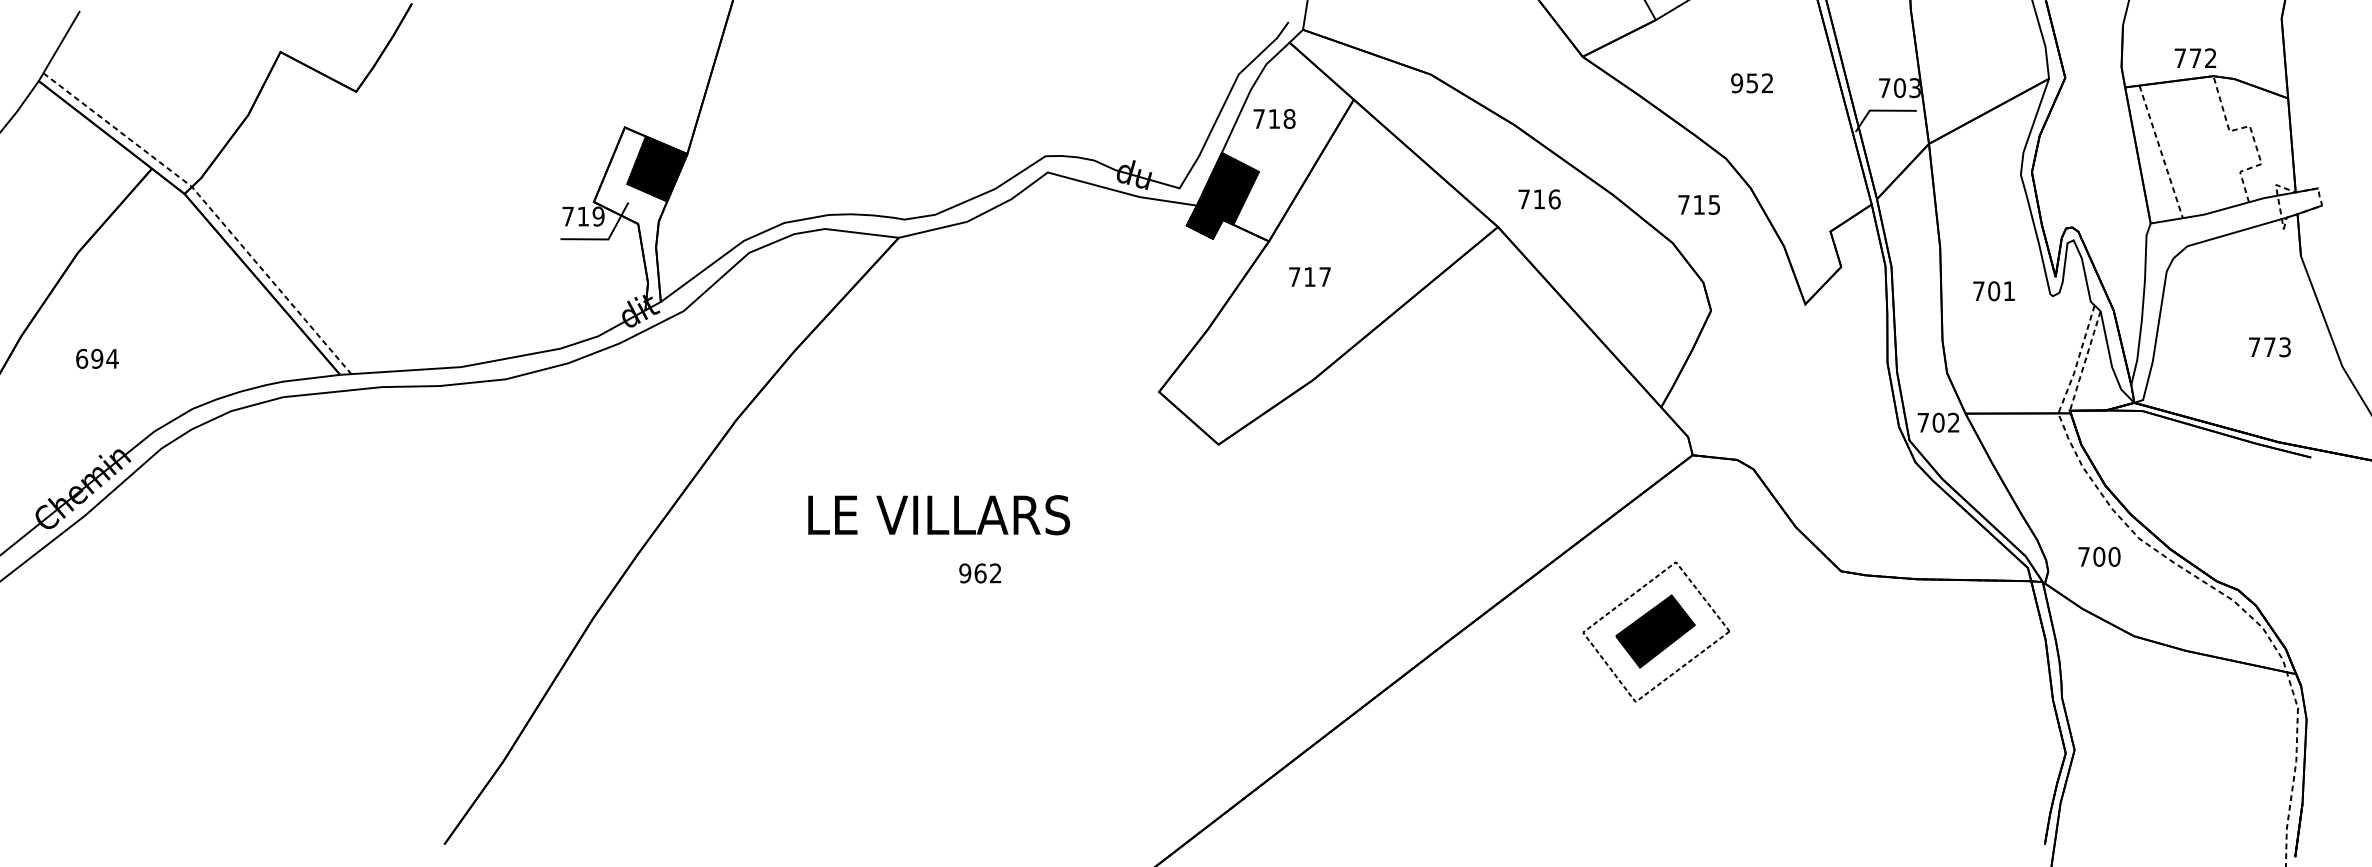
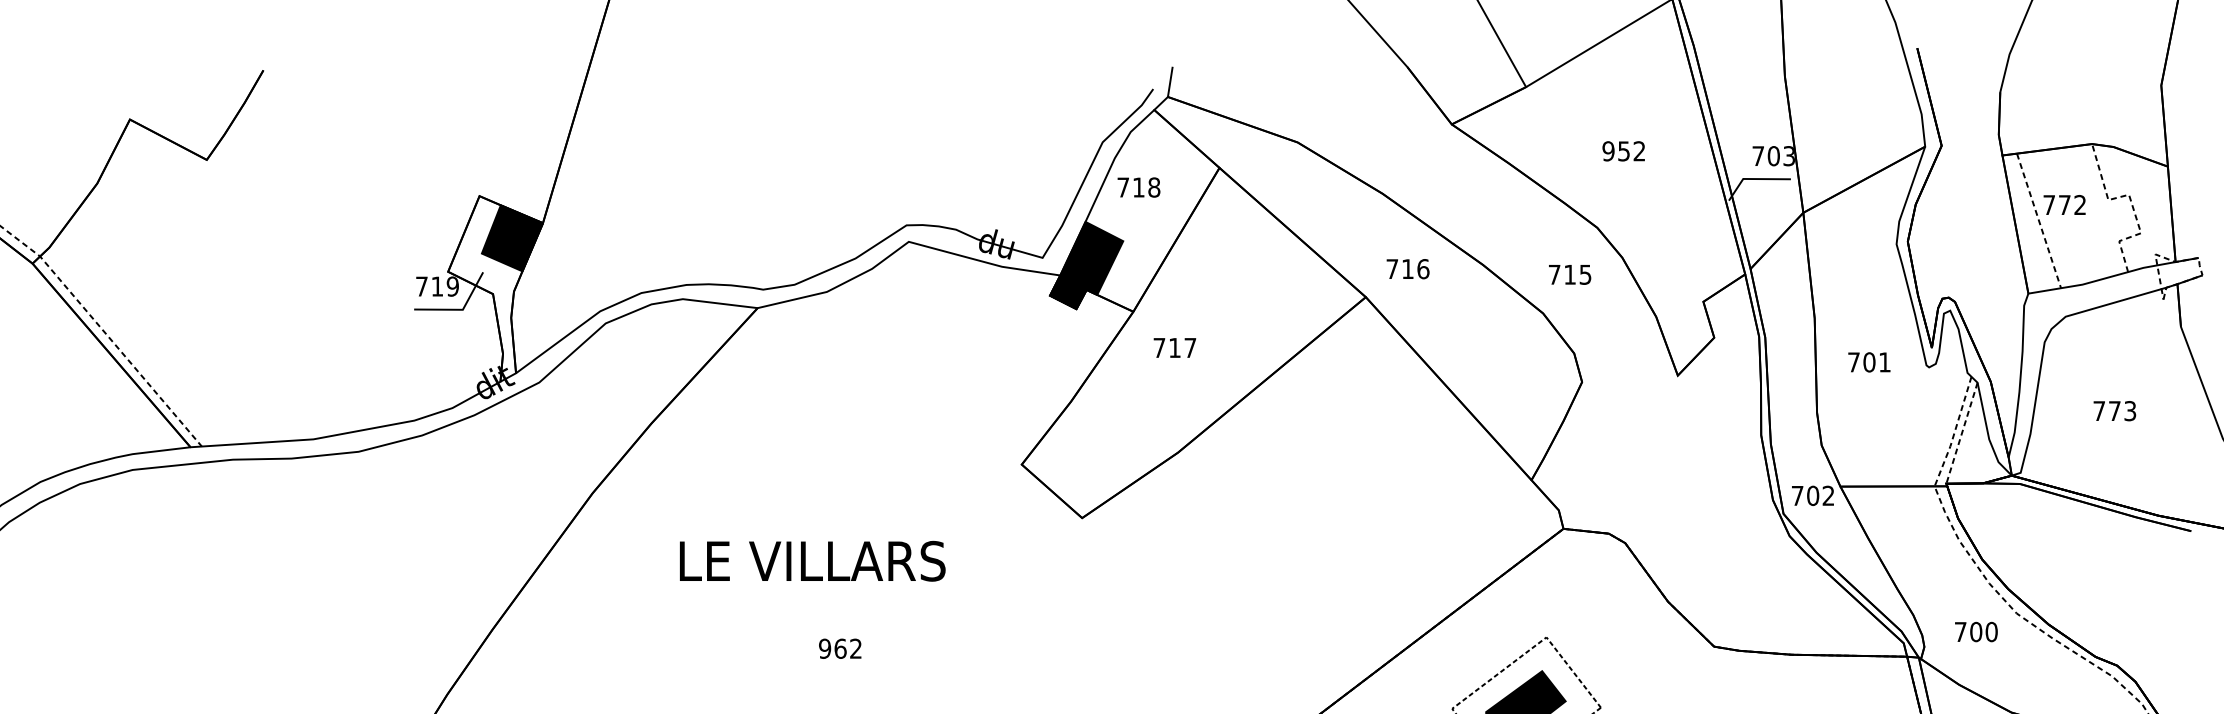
text: (2195, 57) -> (2064, 204), moved
text: (2269, 347) -> (2114, 411), moved
text: (938, 515) -> (812, 561), moved

